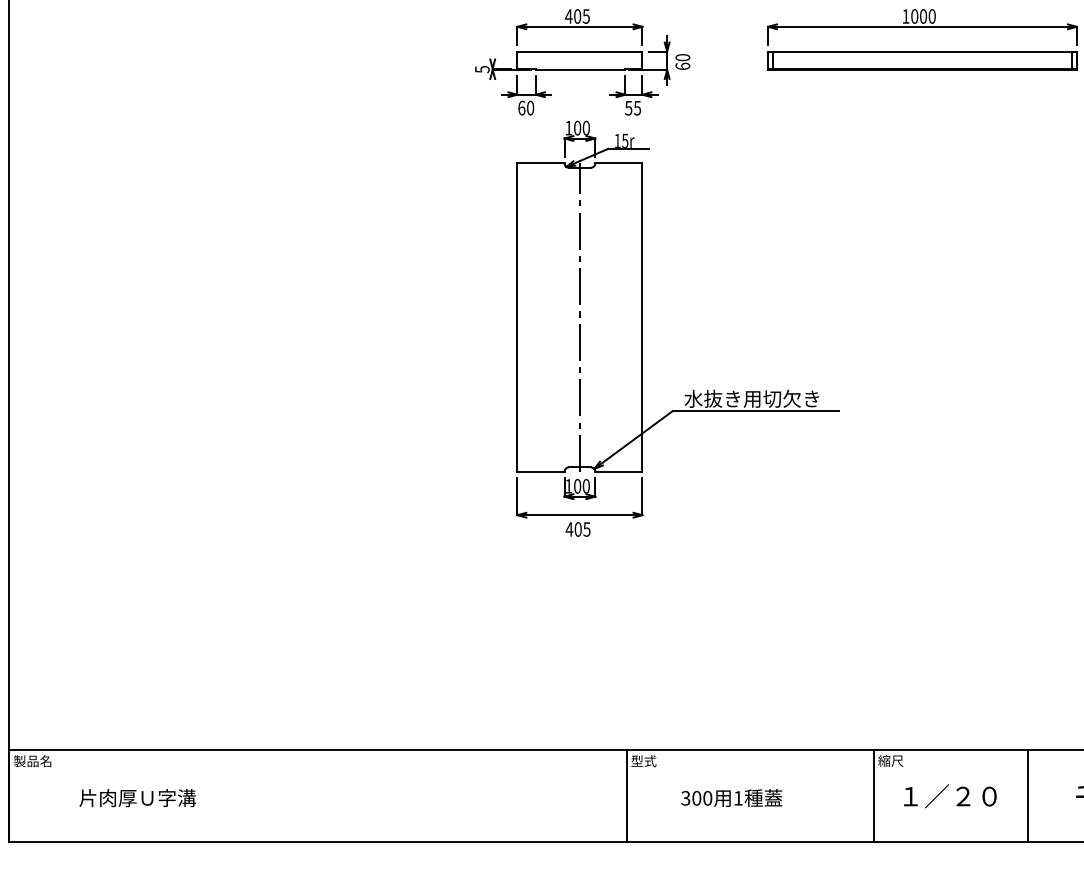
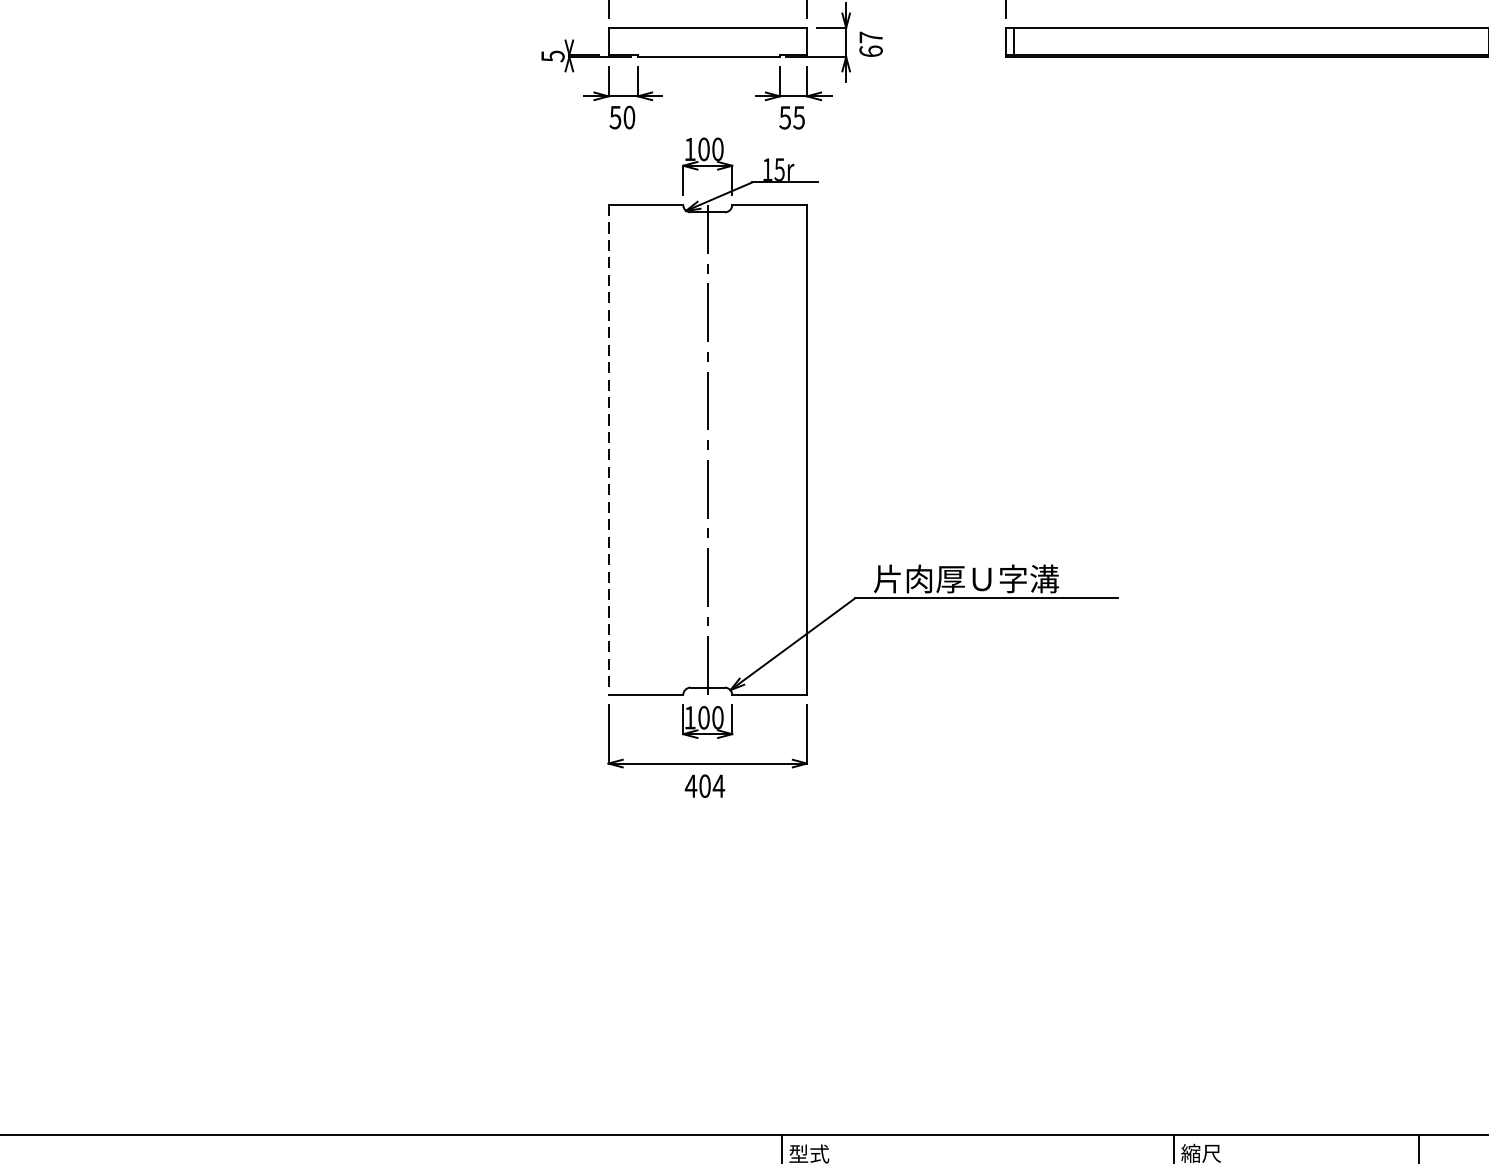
text: (682, 57) -> (870, 37), 60 -> 67
text: (521, 107) -> (615, 116), 60 -> 50
line: (517, 318) -> (608, 451), solid -> dashed
text: (751, 398) -> (980, 578), 水抜き用切欠き -> 片肉厚Ｕ字溝
text: (586, 529) -> (718, 786), 405 -> 404

